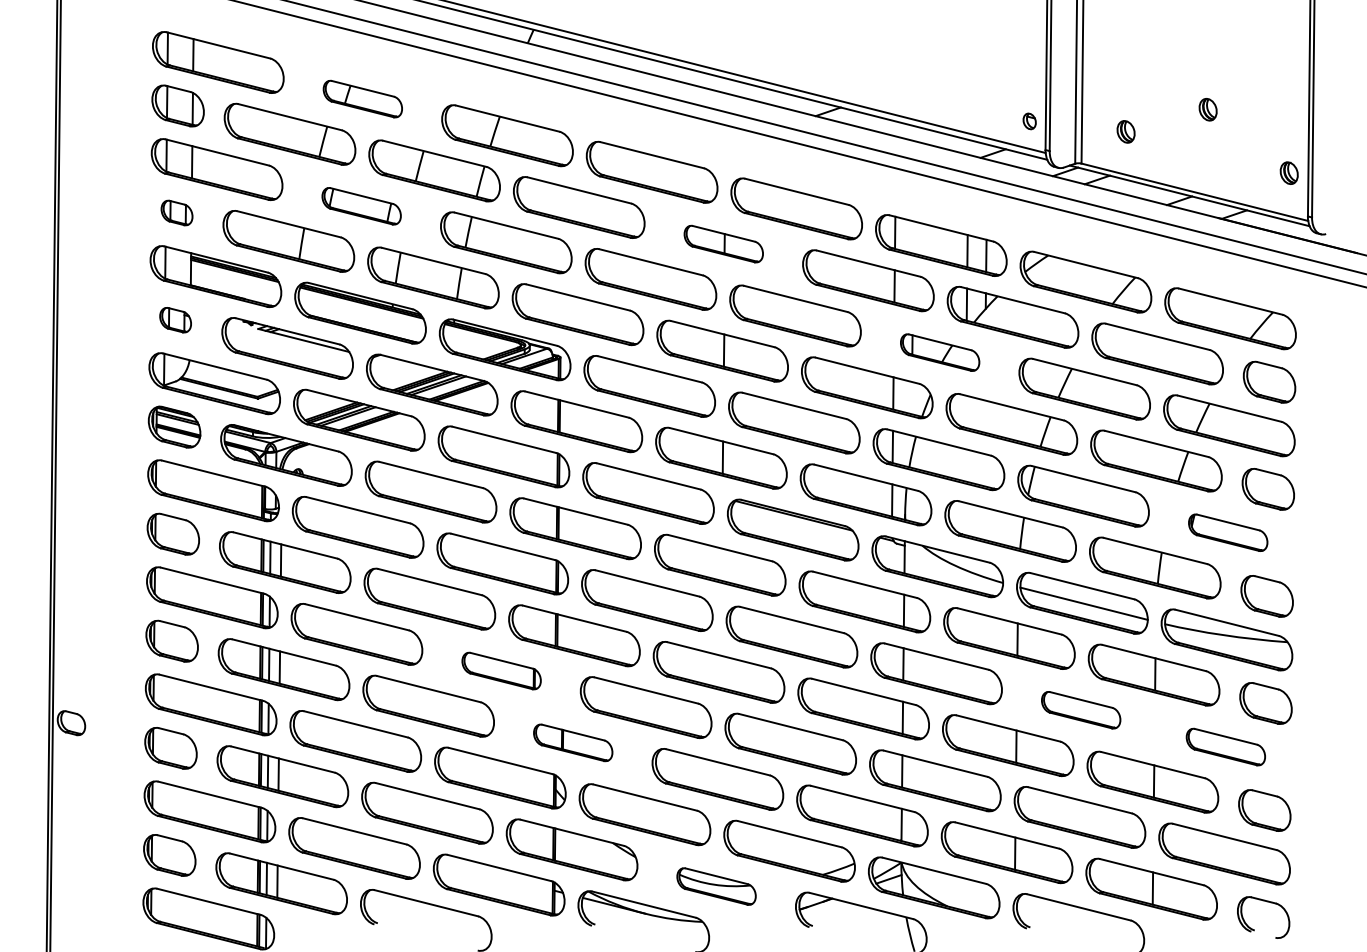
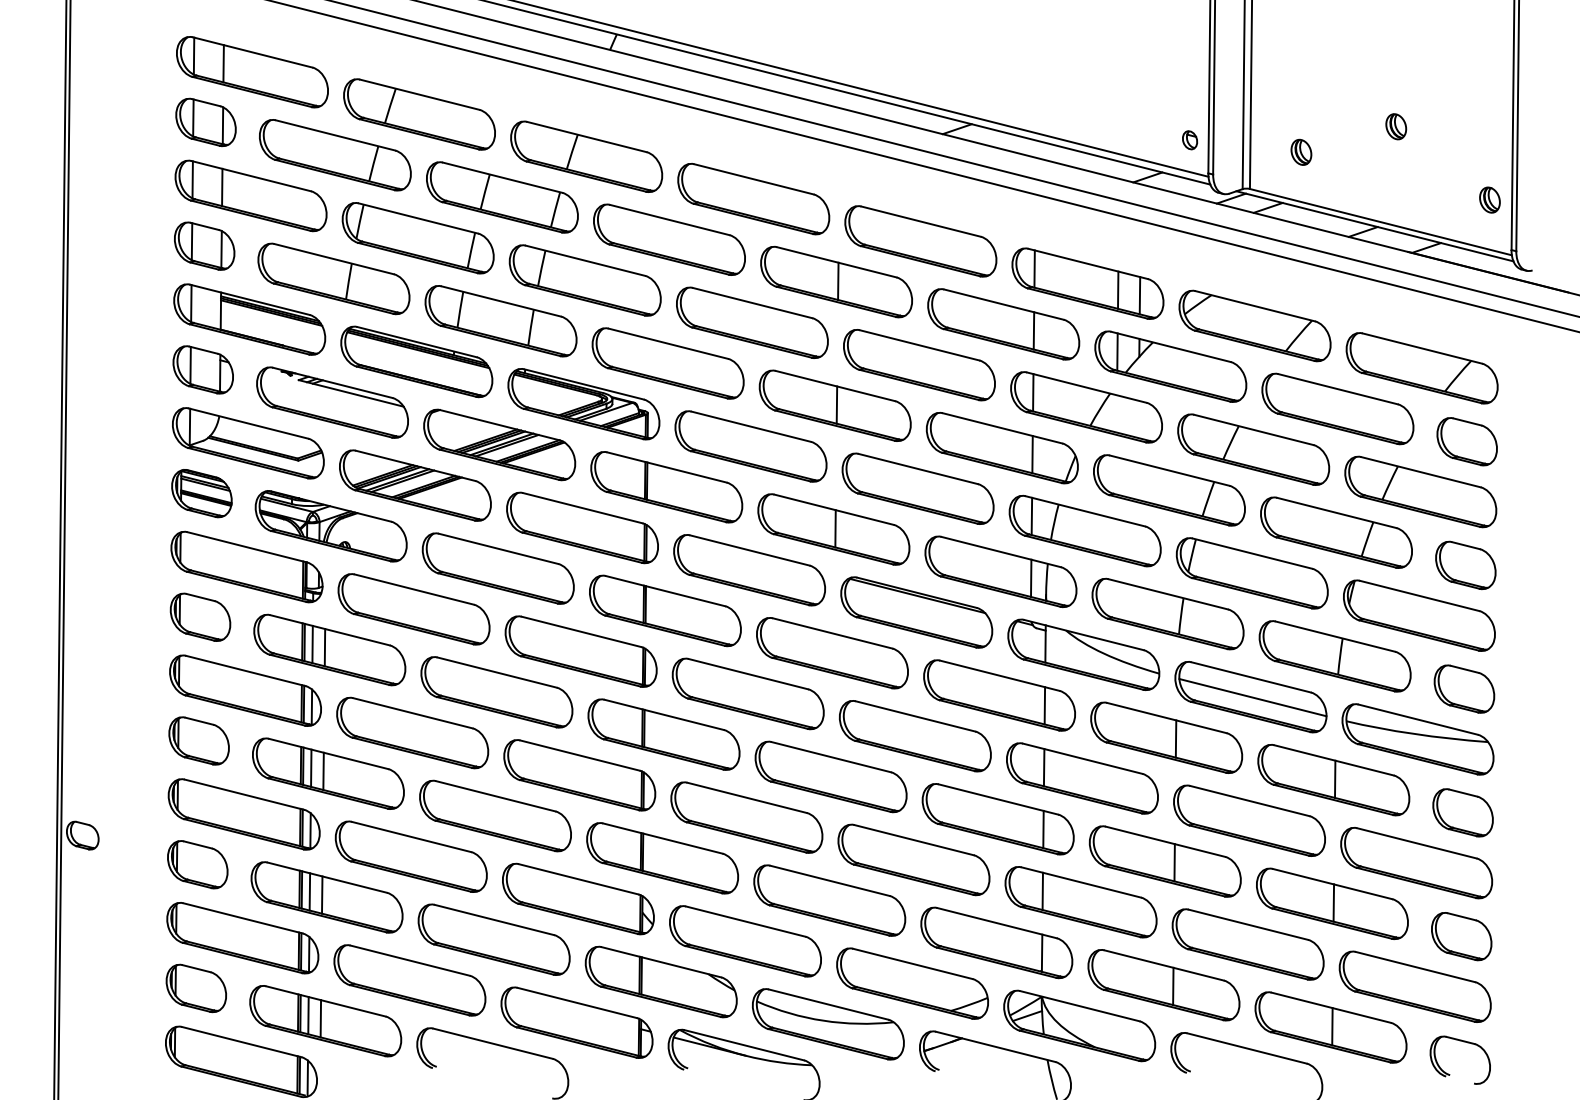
part: (362, 99) -> (419, 114), size x1.67
part: (361, 206) -> (417, 238), size x1.67
part: (176, 212) -> (204, 245), size x1.67
part: (723, 243) -> (836, 281), size x1.67
part: (175, 319) -> (202, 369), size x1.67
part: (940, 352) -> (1086, 407), size x1.67
part: (1228, 532) -> (1419, 615), size x1.67
part: (501, 671) -> (579, 775), size x1.67
part: (1081, 710) -> (1249, 820), size x1.67
part: (573, 742) -> (662, 858), size x1.67
part: (1225, 747) -> (1416, 863), size x1.67
part: (715, 886) -> (827, 1024), size x1.67

